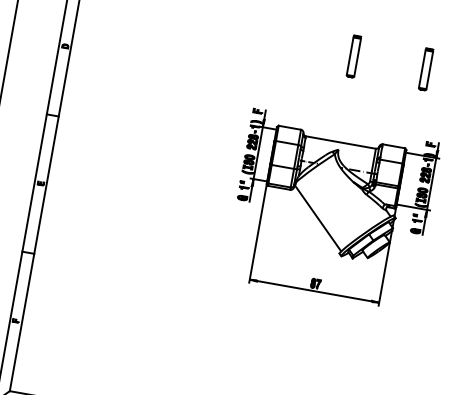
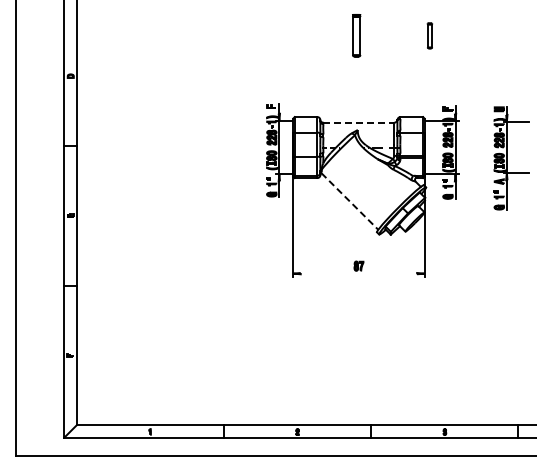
part: (425, 69) -> (429, 35), size x0.6
line: (340, 142) -> (358, 122), solid -> dashed
line: (318, 218) -> (350, 201), solid -> dashed
line: (314, 290) -> (358, 273), removed

